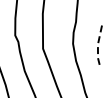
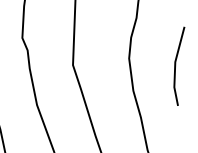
line: (97, 47) -> (174, 67), dashed -> solid

